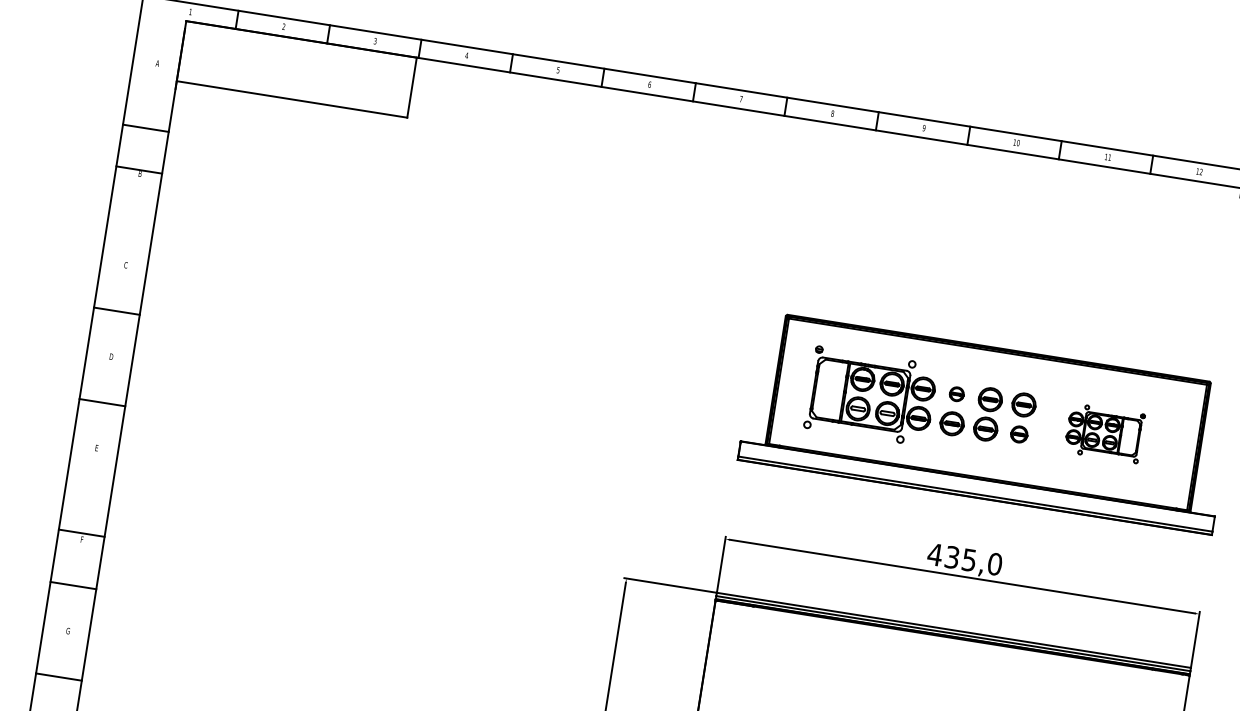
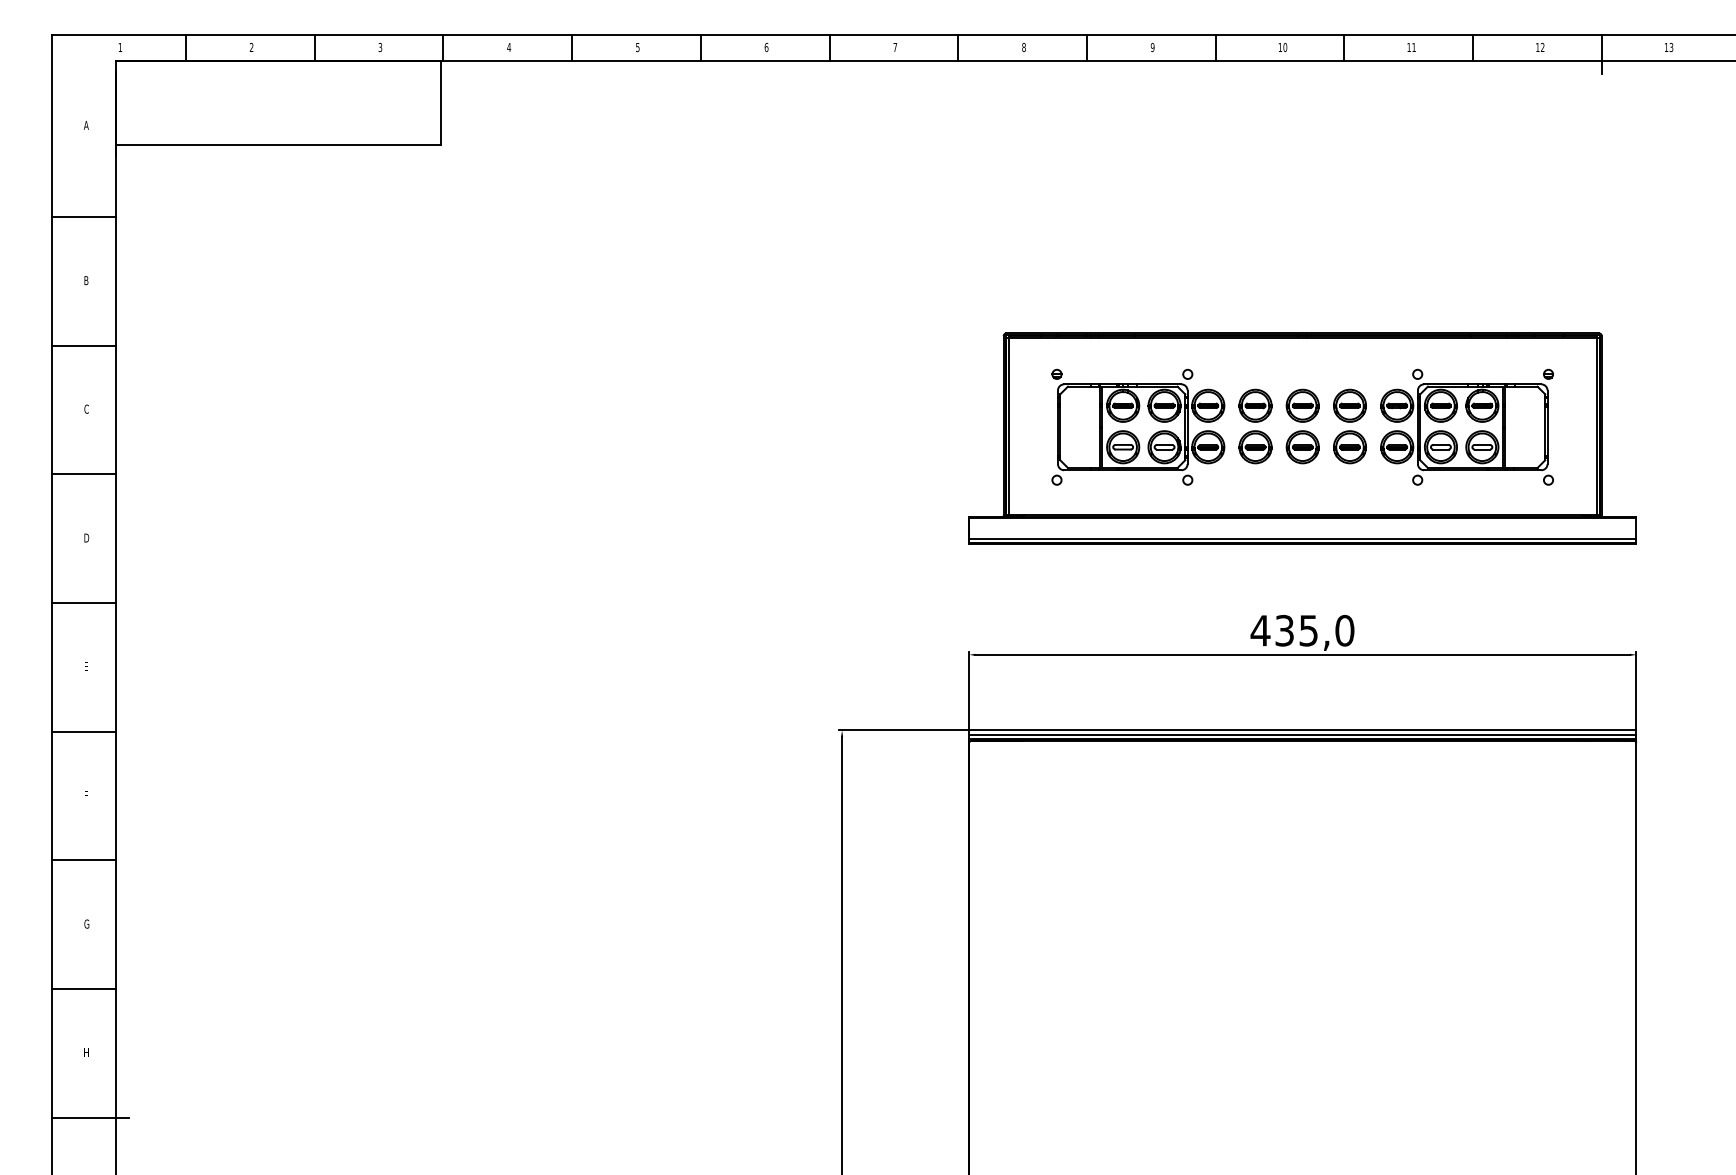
line: (139, 169) -> (84, 345), moved
part: (956, 394) -> (1255, 405), size x1.67
part: (1104, 432) -> (1466, 426), size x1.67
part: (1018, 434) -> (1349, 447), size x1.43
line: (81, 533) -> (84, 731), moved

